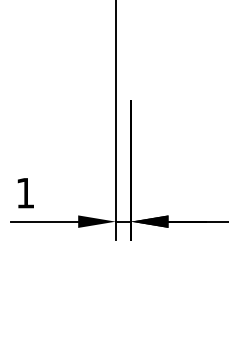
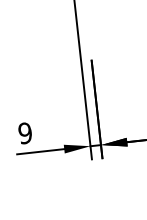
text: (25, 192) -> (25, 132), 1 -> 9

